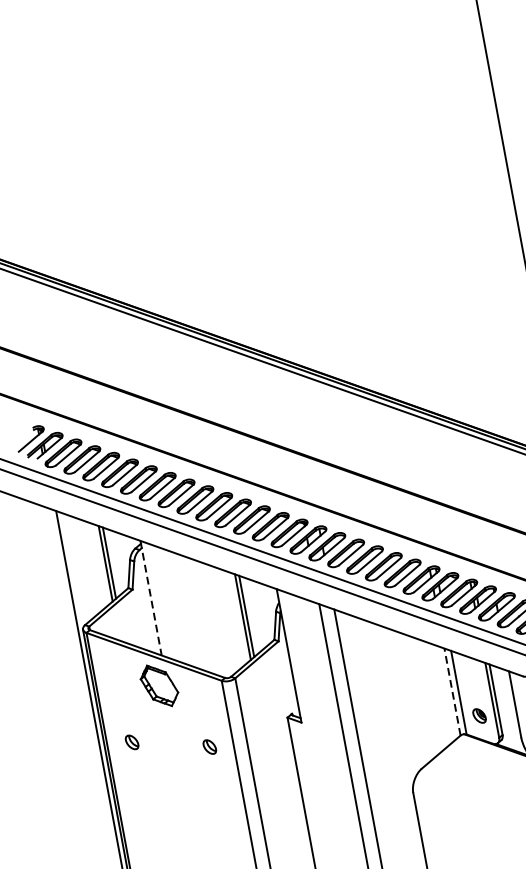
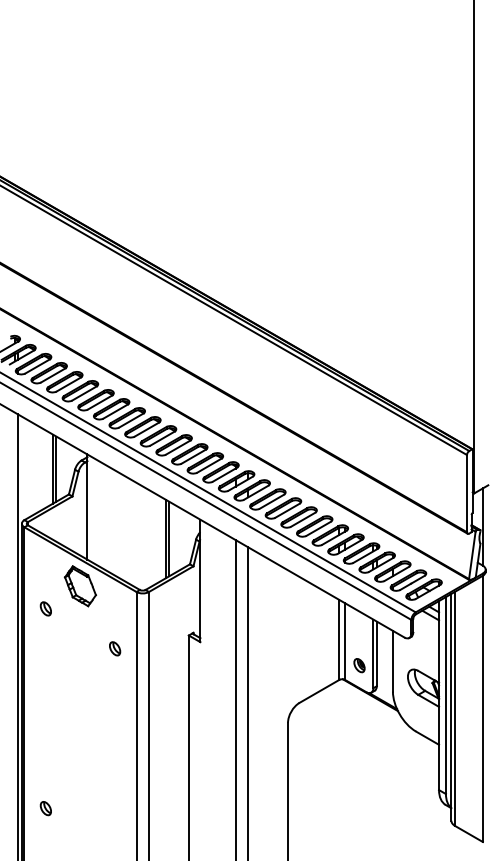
line: (151, 598) -> (87, 507), dashed -> solid
line: (452, 691) -> (339, 639), dashed -> solid
part: (131, 742) -> (45, 608), moved

